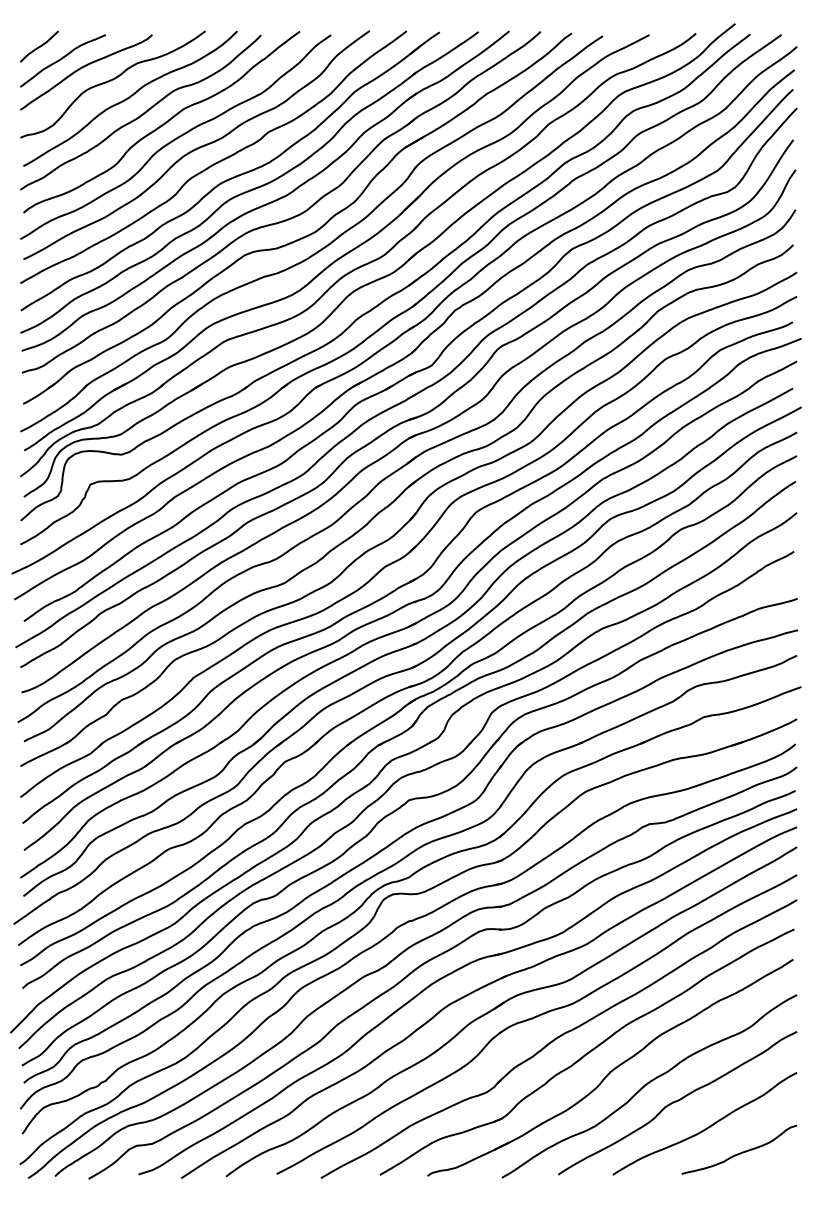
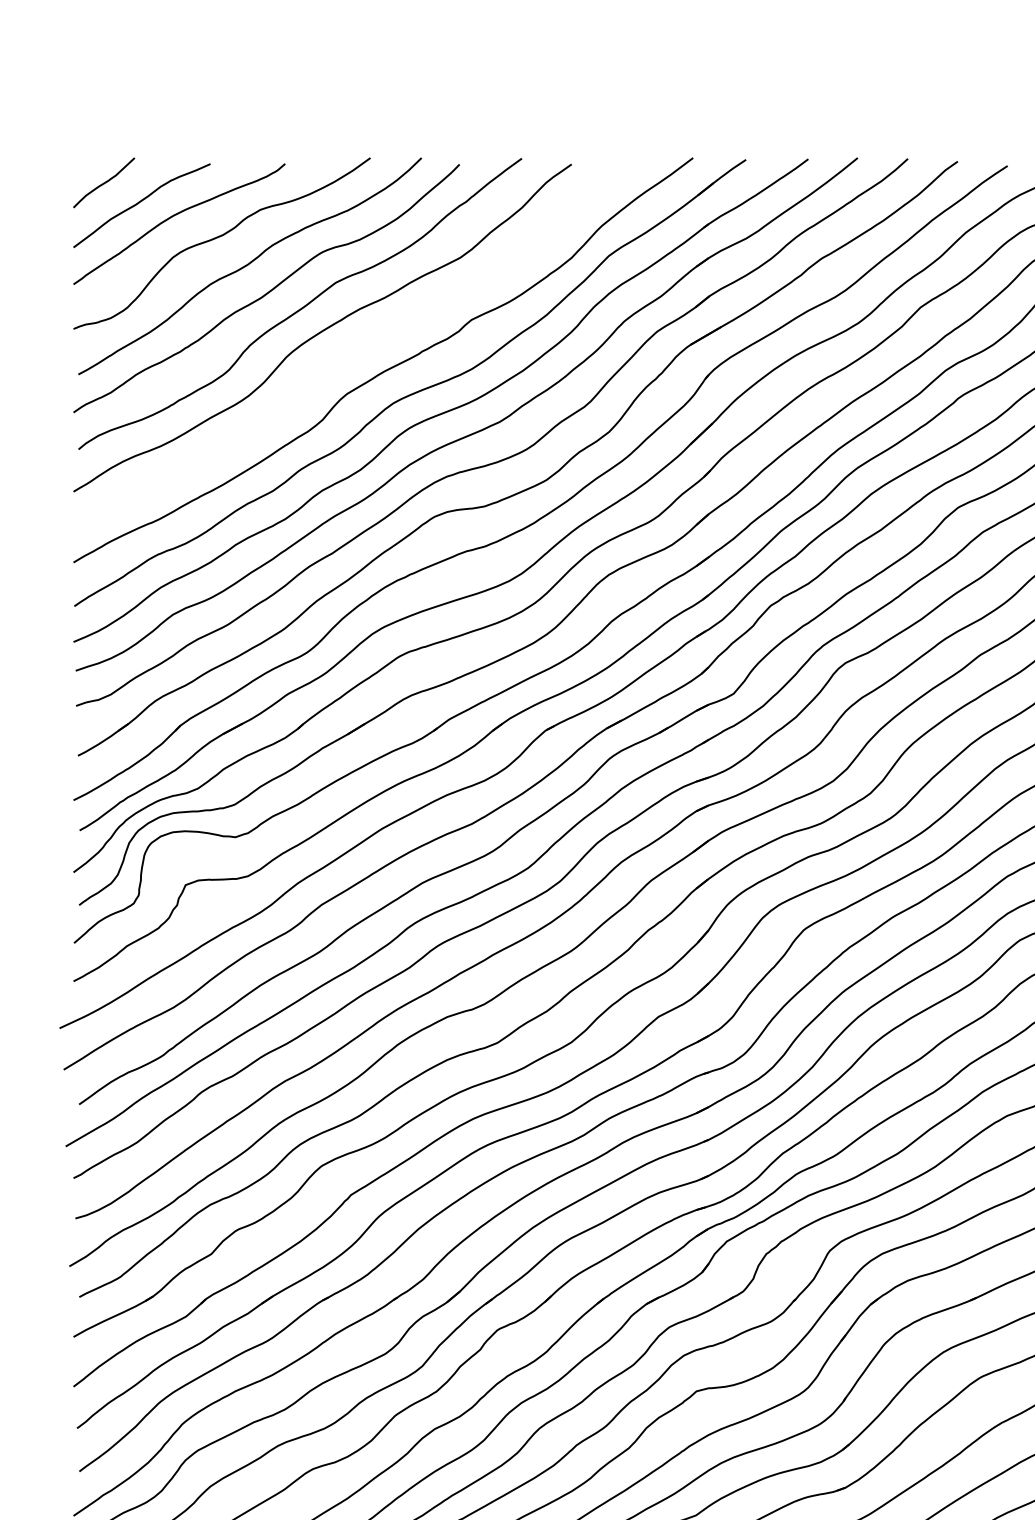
curve: (197, 147) -> (357, 344), removed

